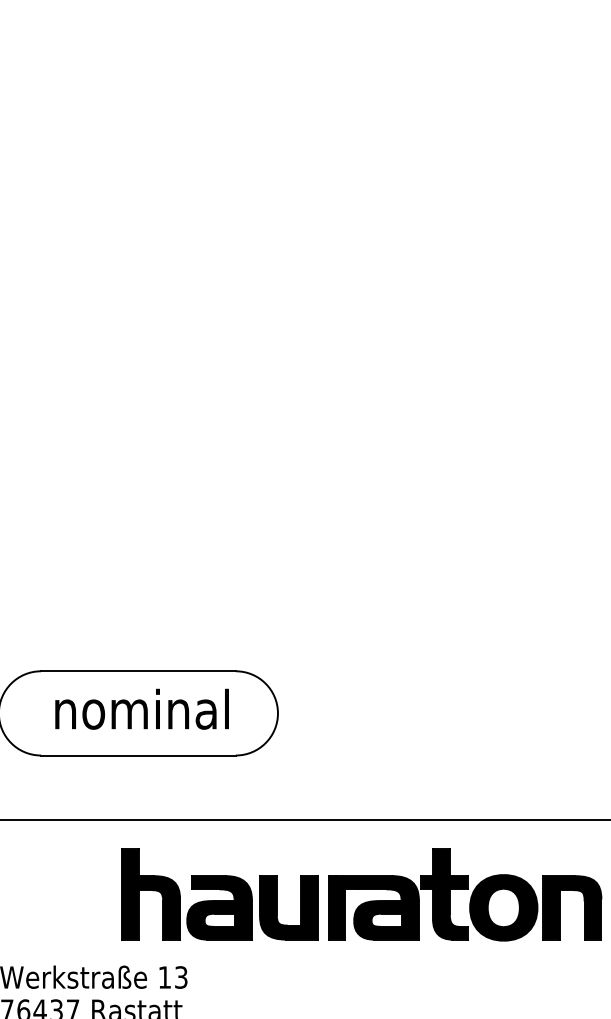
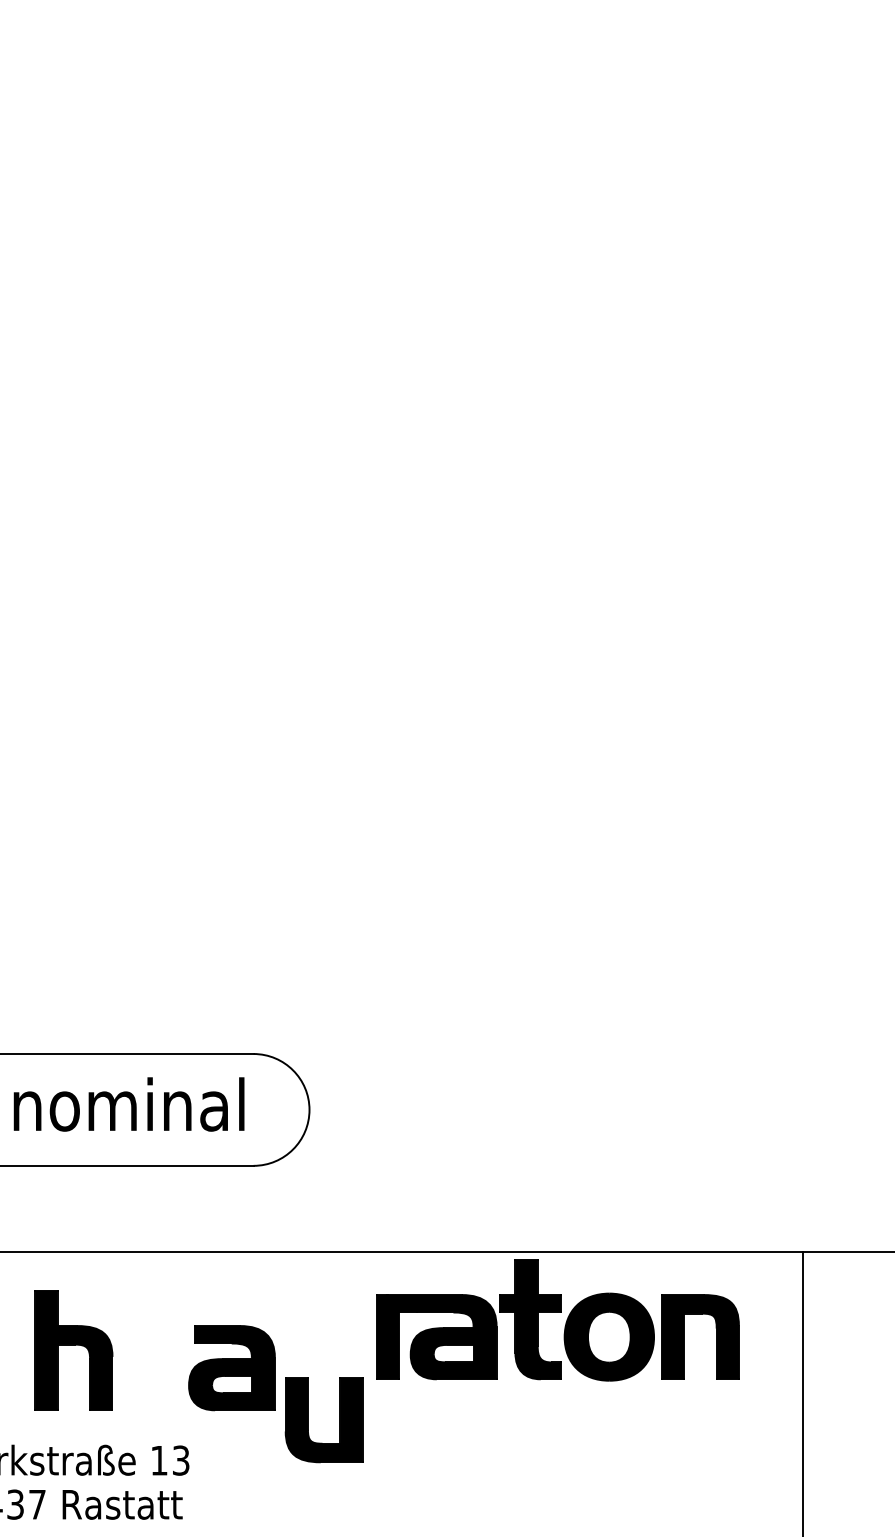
part: (464, 889) -> (557, 1312), moved
part: (150, 894) -> (73, 1350), moved
part: (277, 908) -> (308, 1420), moved

